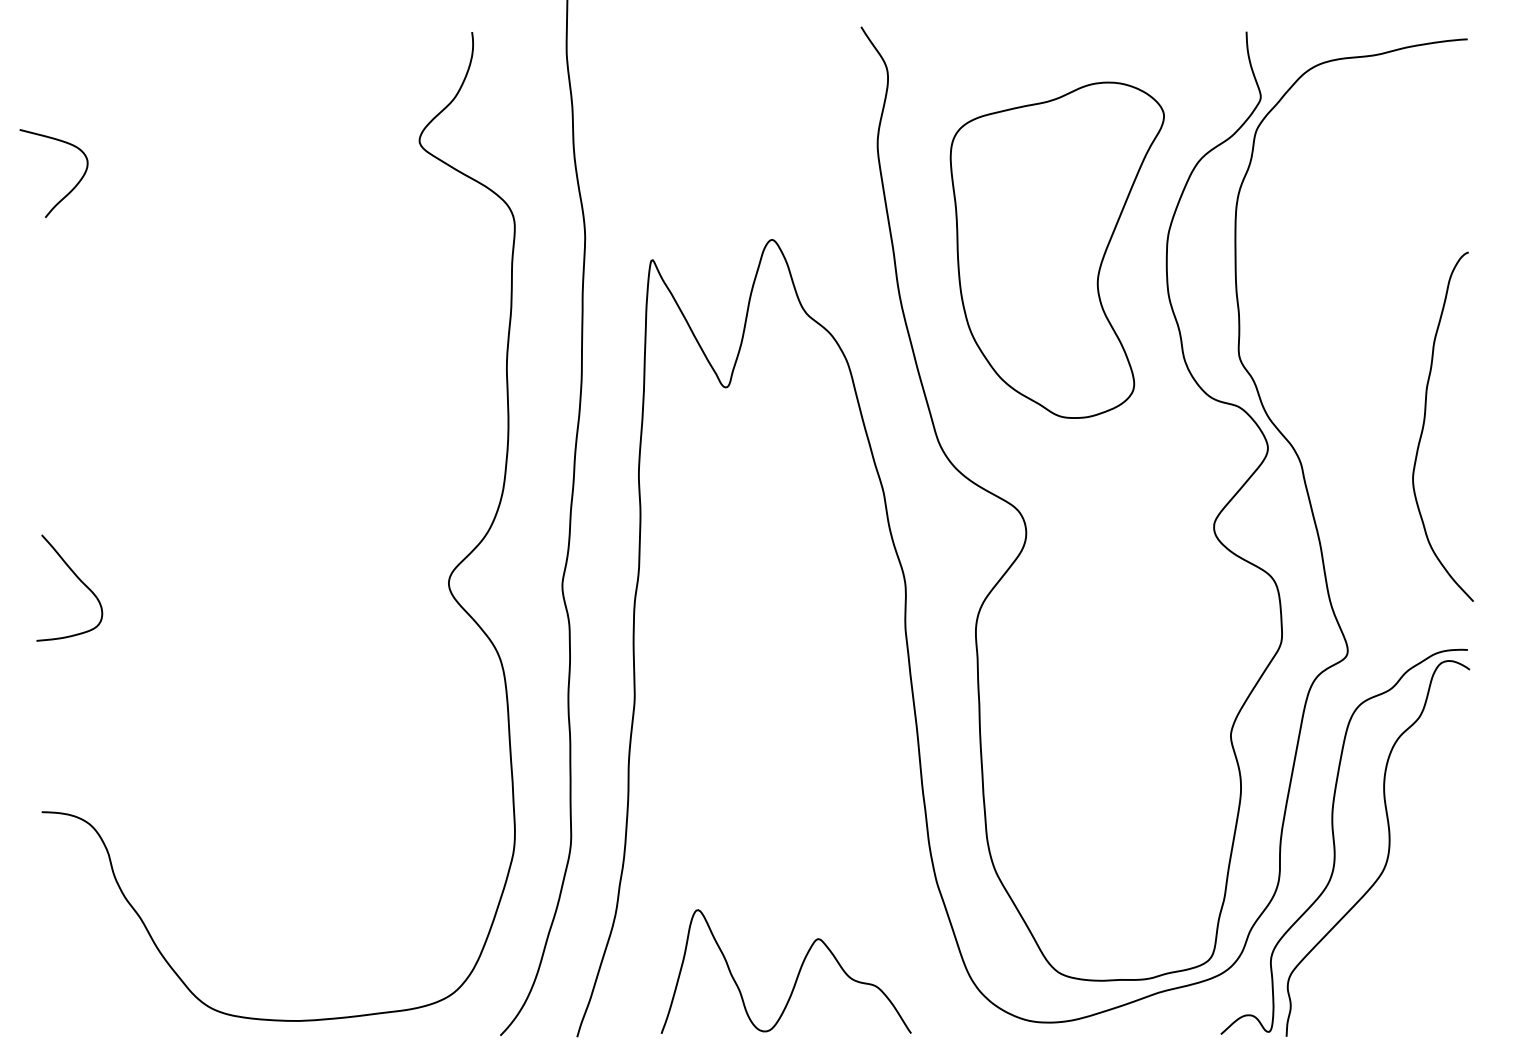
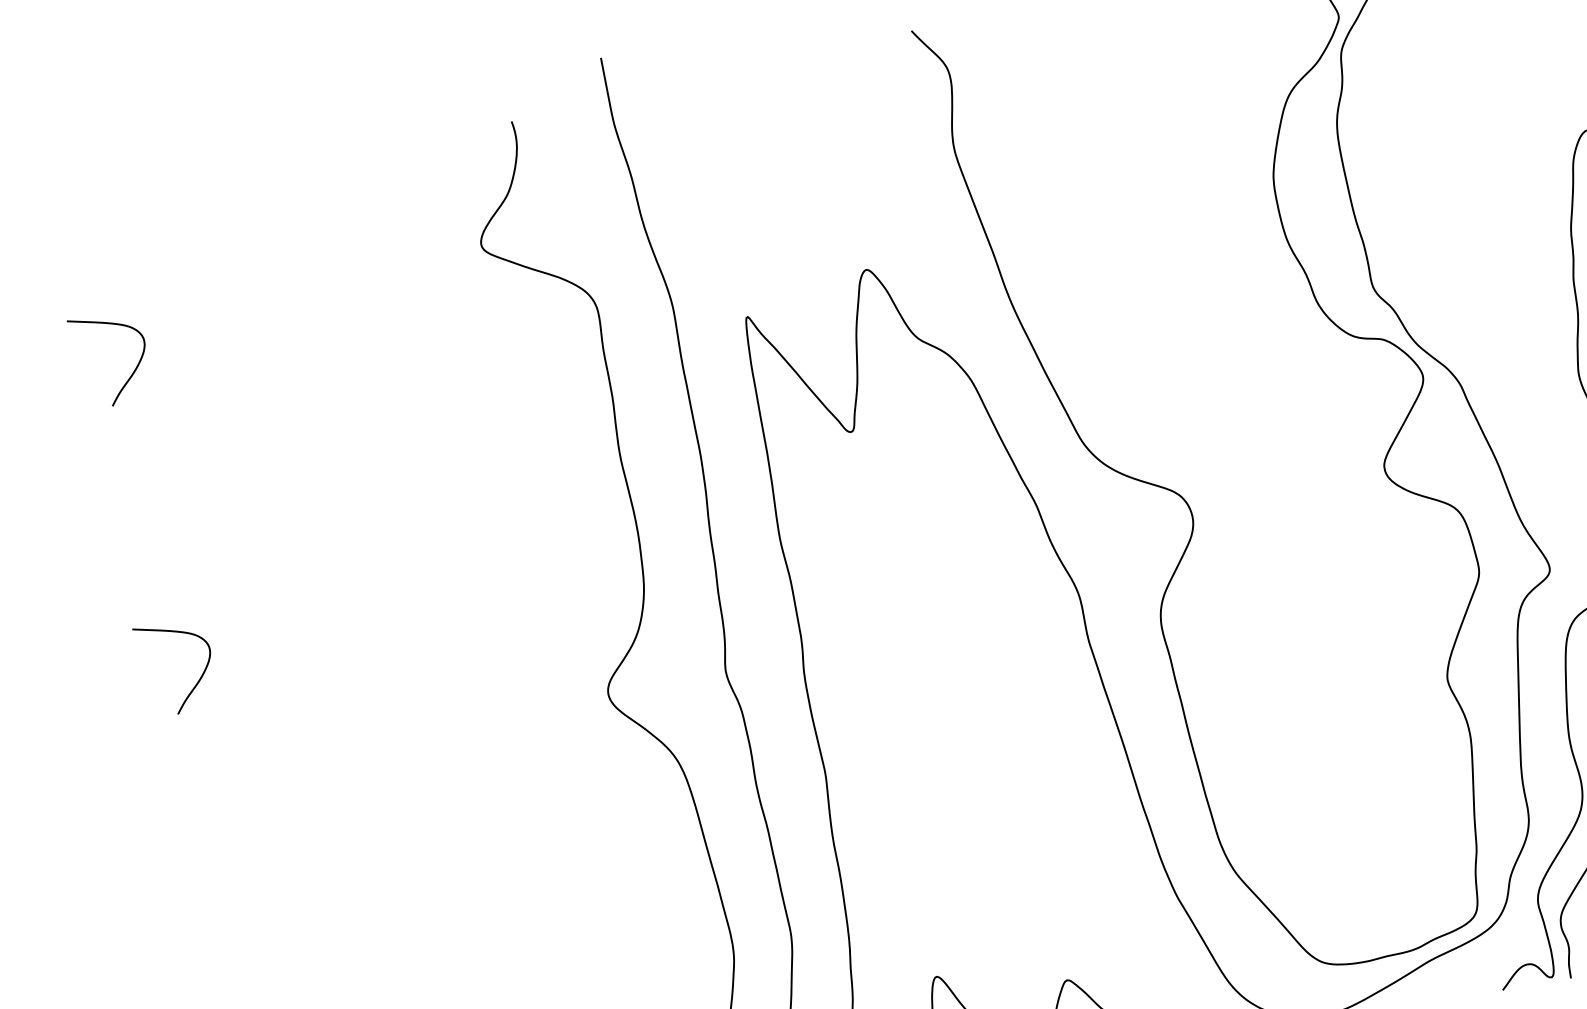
part: (1056, 249) -> (1161, 217), removed
curve: (70, 489) -> (197, 680), added
curve: (77, 578) -> (224, 770), removed

